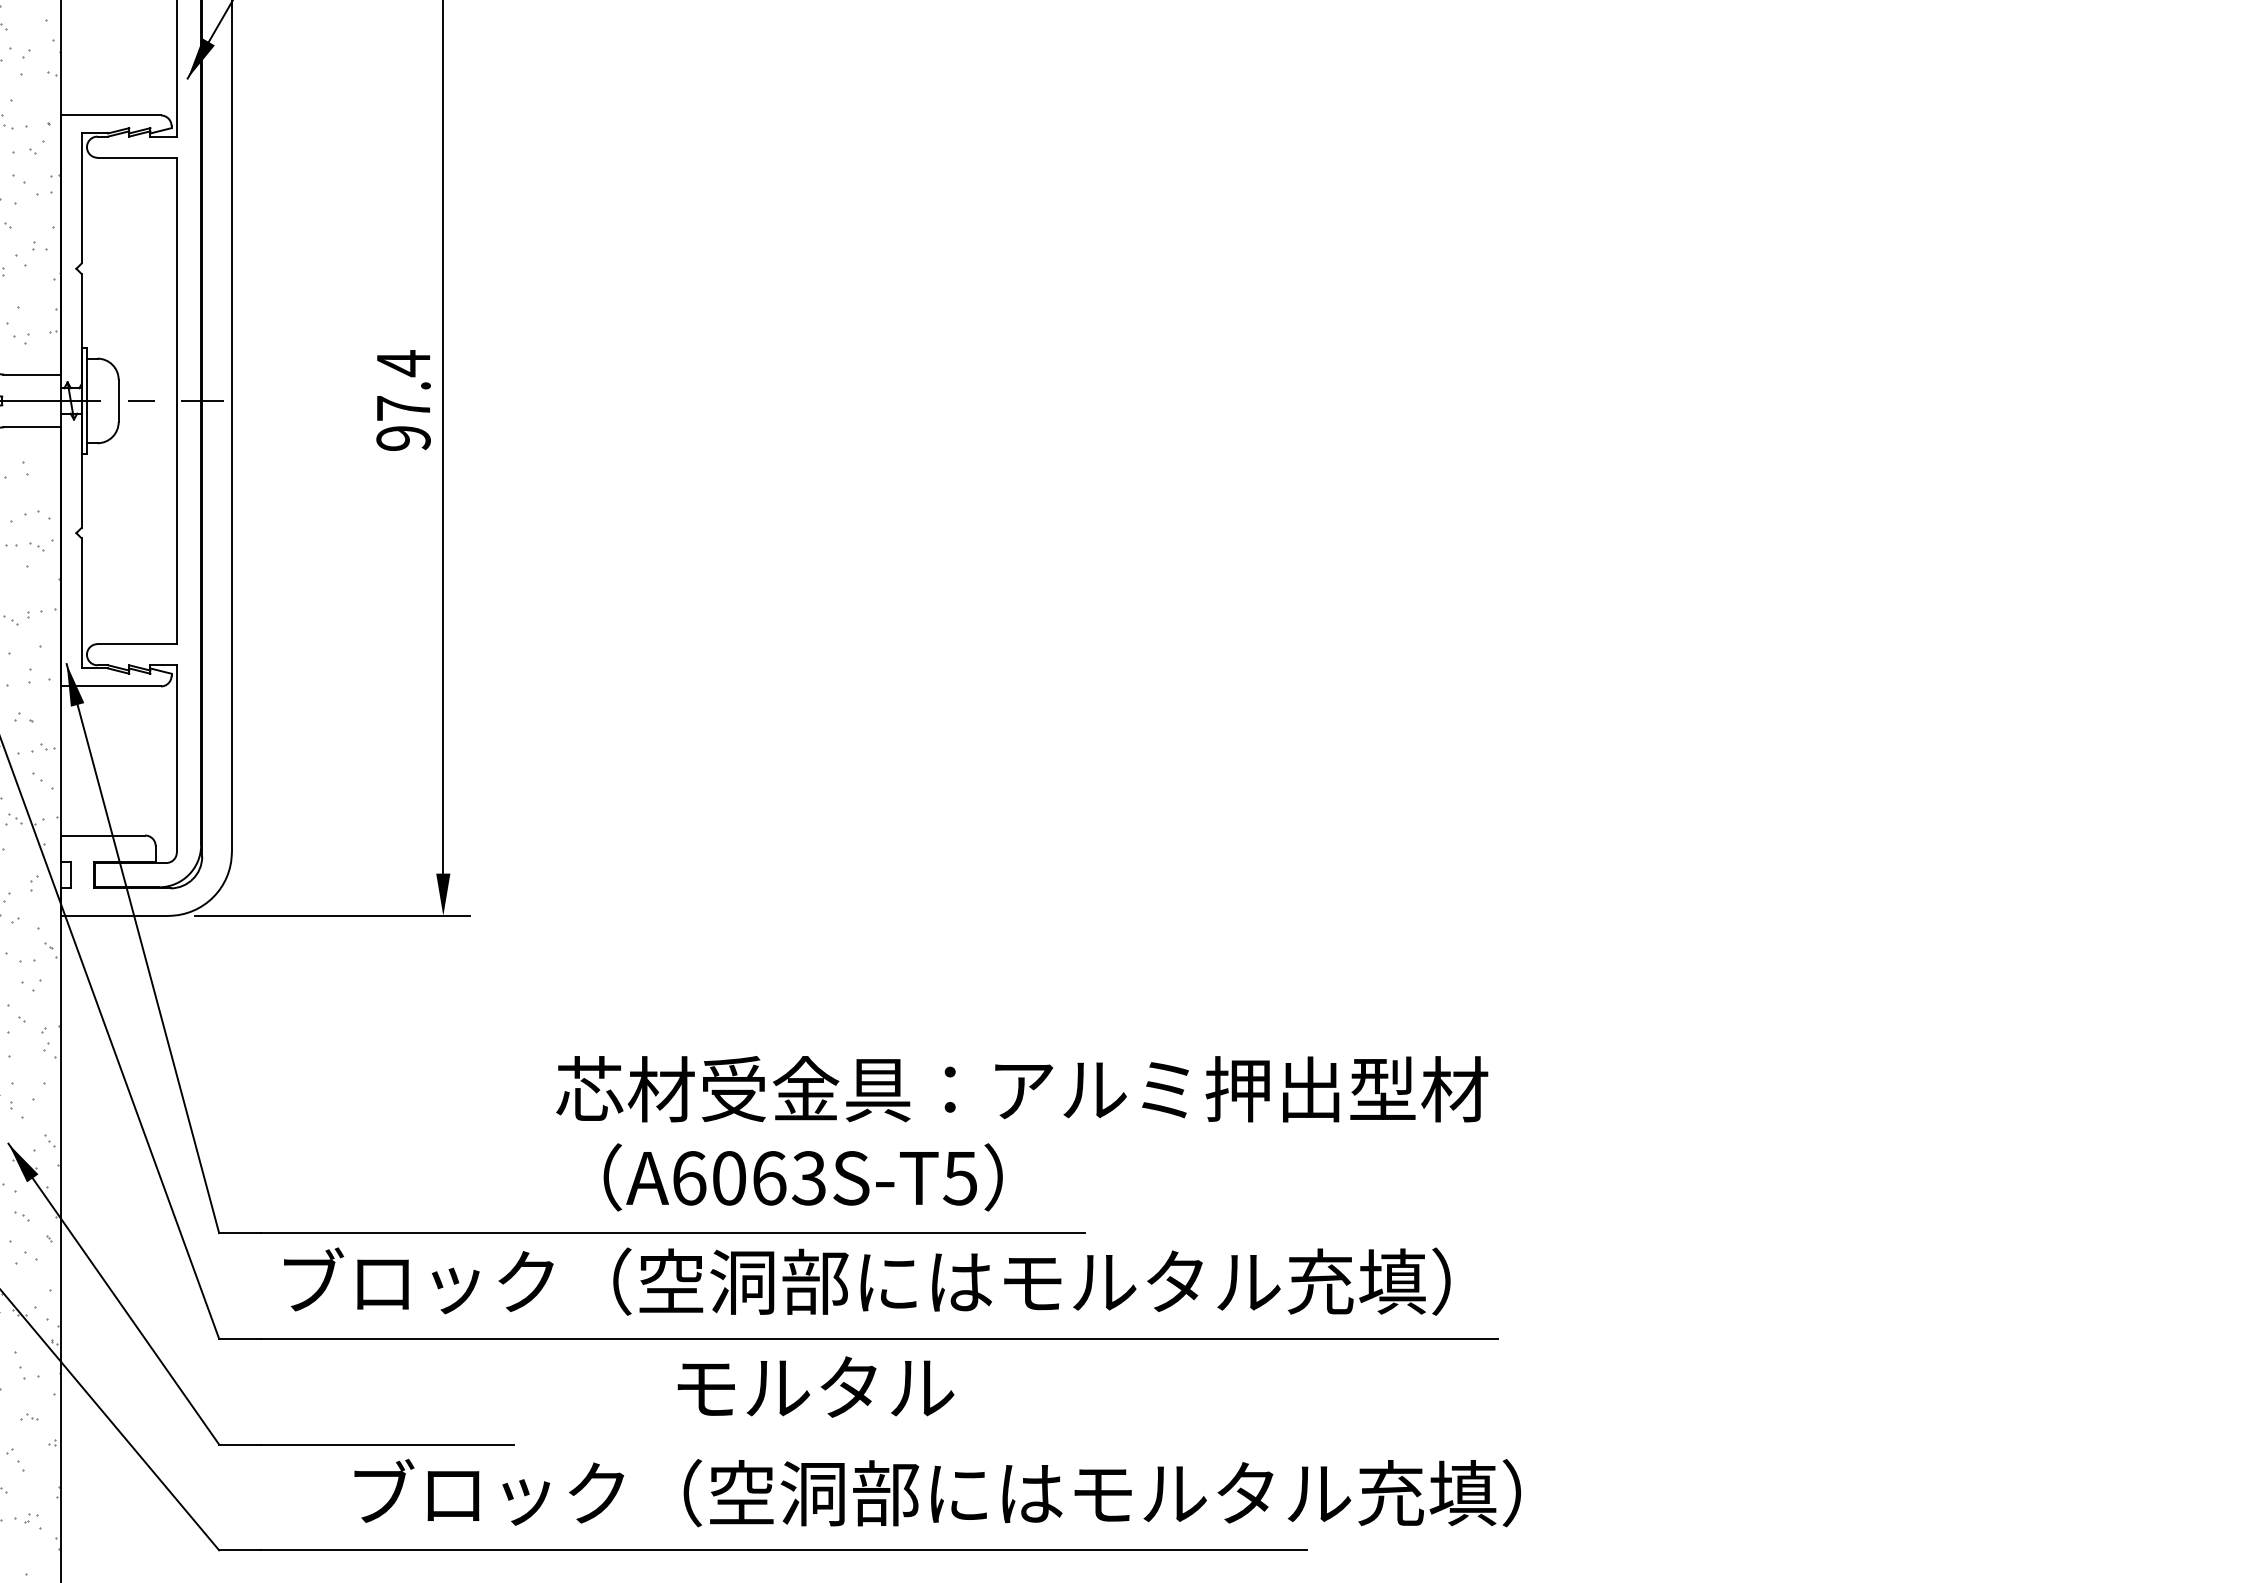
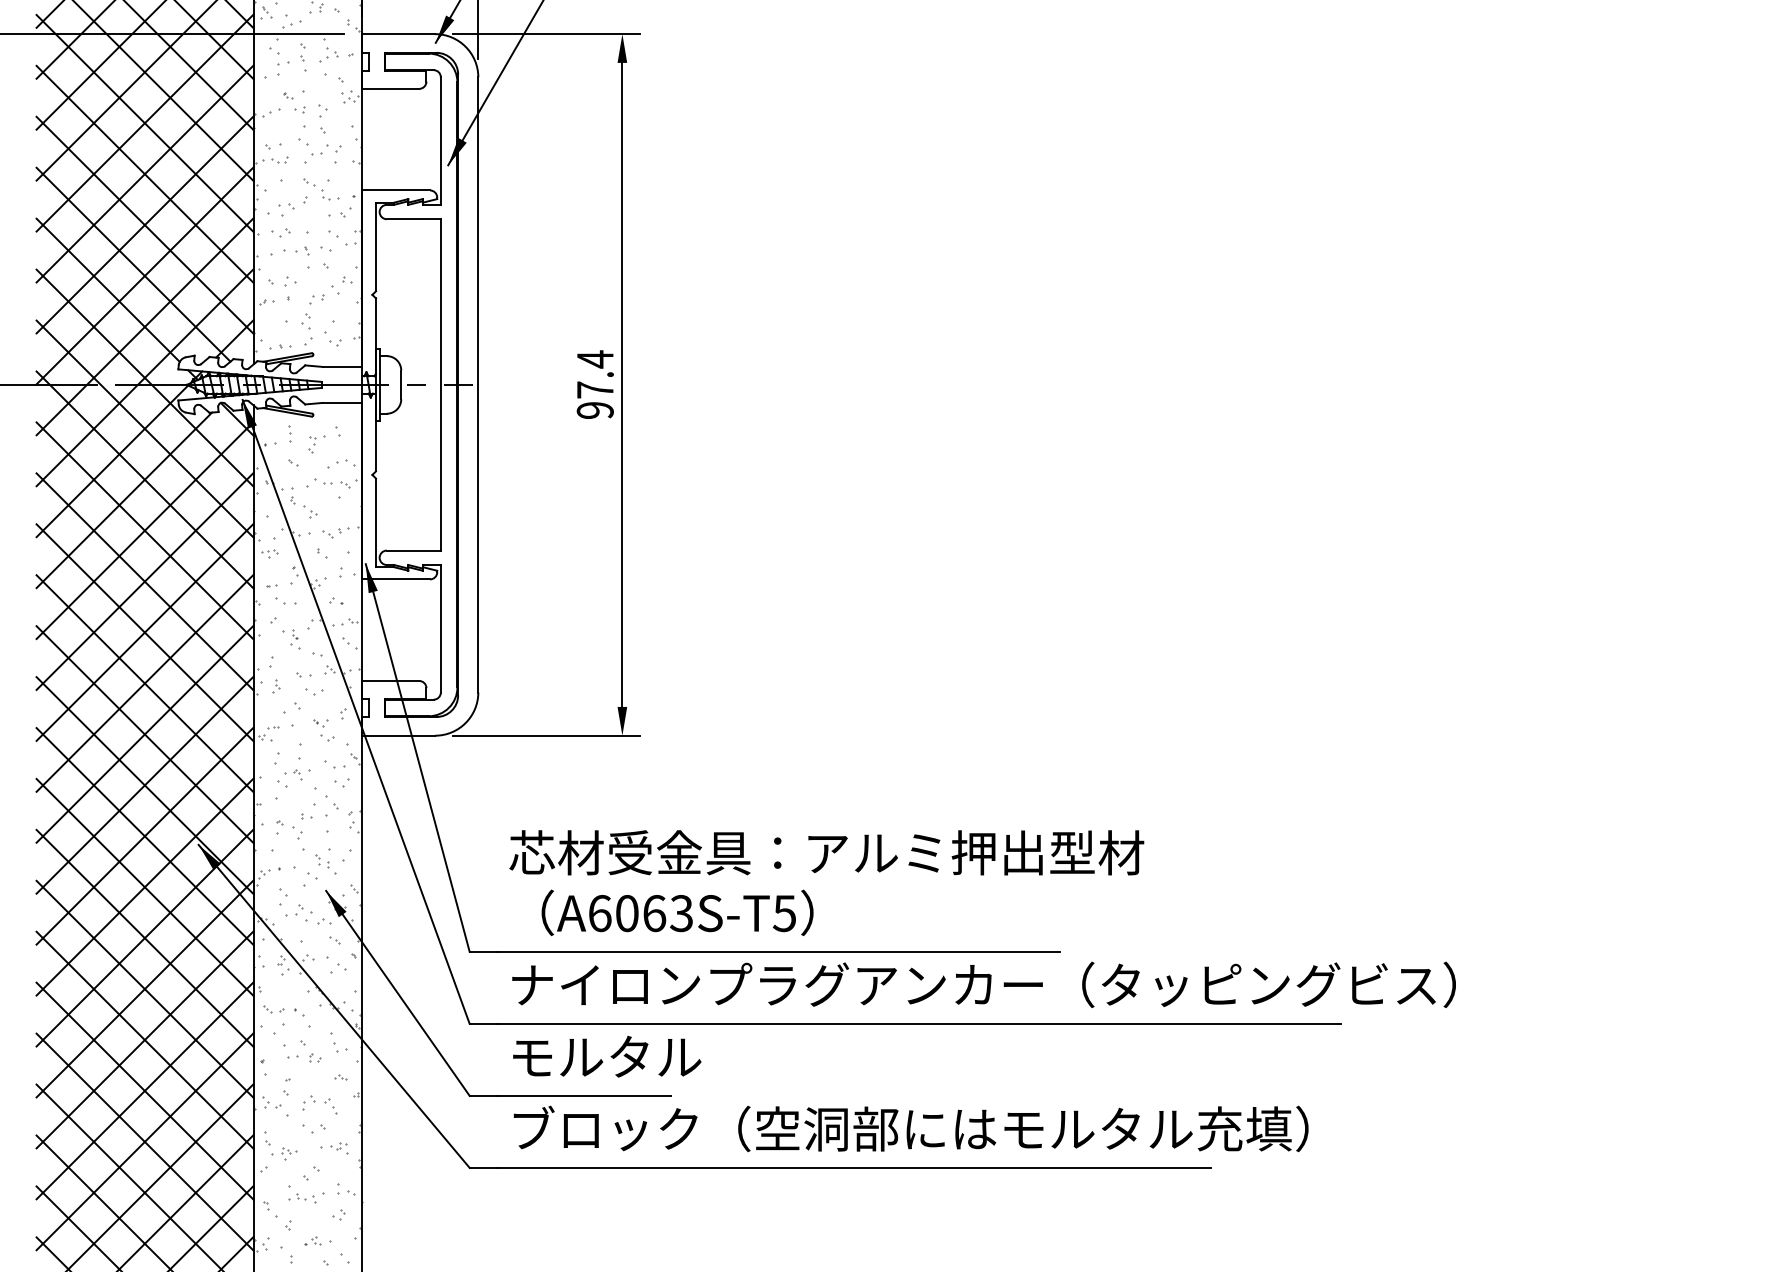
text: (1021, 1132) -> (826, 882), moved
text: (973, 1281) -> (983, 984), ブロック（空洞部にはモルタル充填） -> ナイロンプラグアンカー（タッピングビス）
text: (816, 1386) -> (607, 1056), moved
text: (938, 1492) -> (911, 1128), moved

